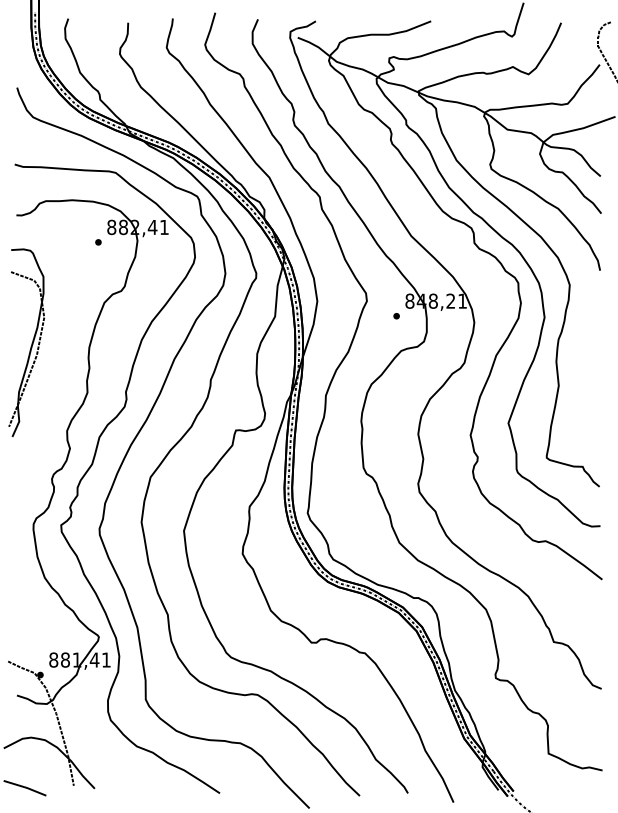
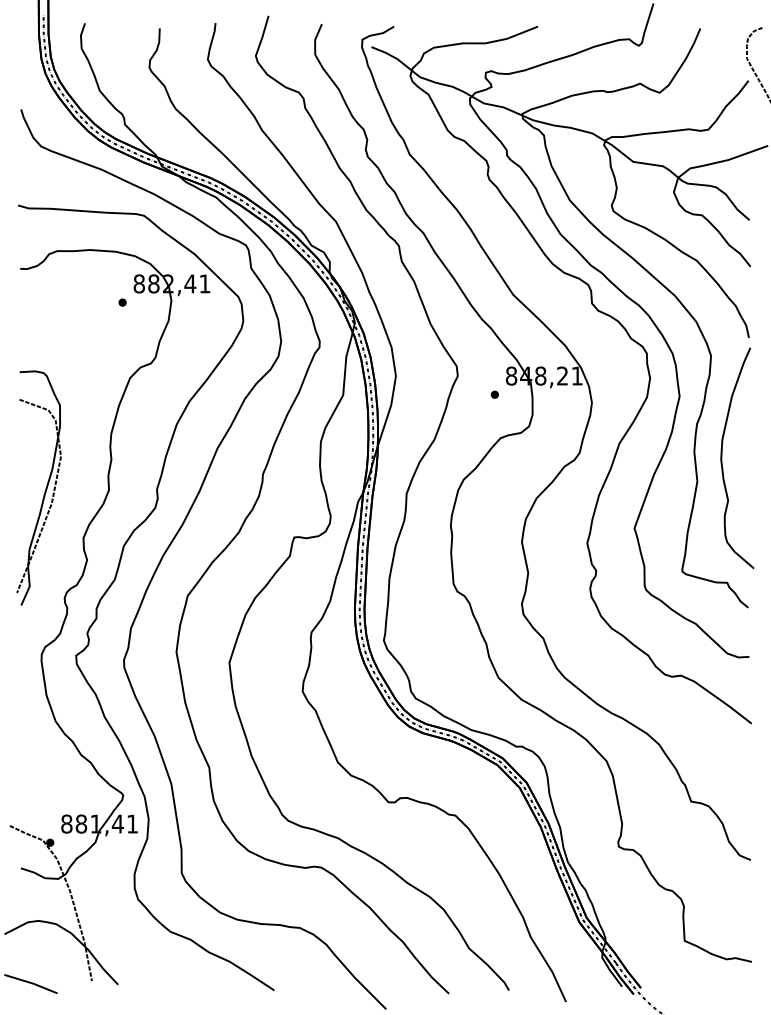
part: (31, 343) -> (45, 488), moved
curve: (578, 367) -> (722, 458), added

